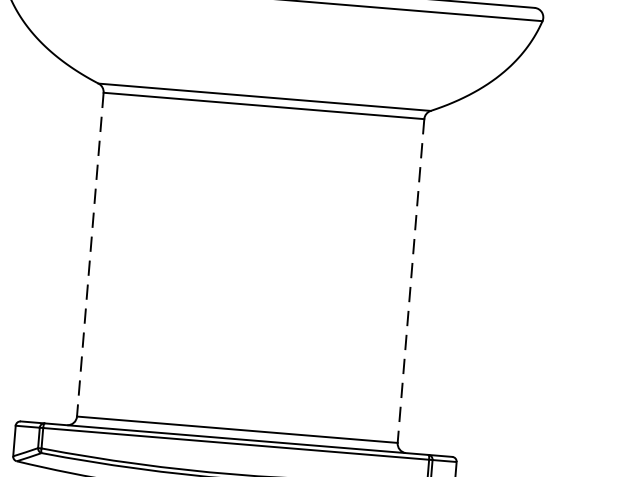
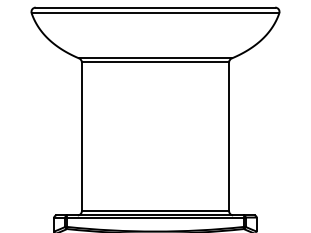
line: (89, 256) -> (81, 137), dashed -> solid
line: (411, 282) -> (229, 137), dashed -> solid

